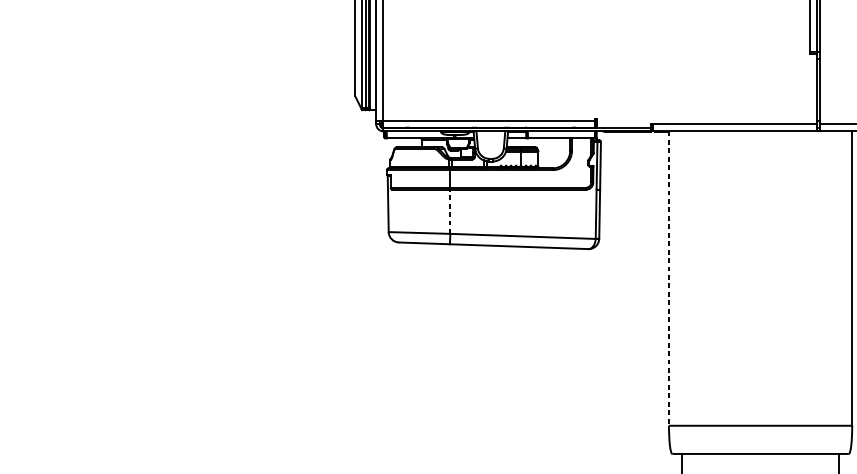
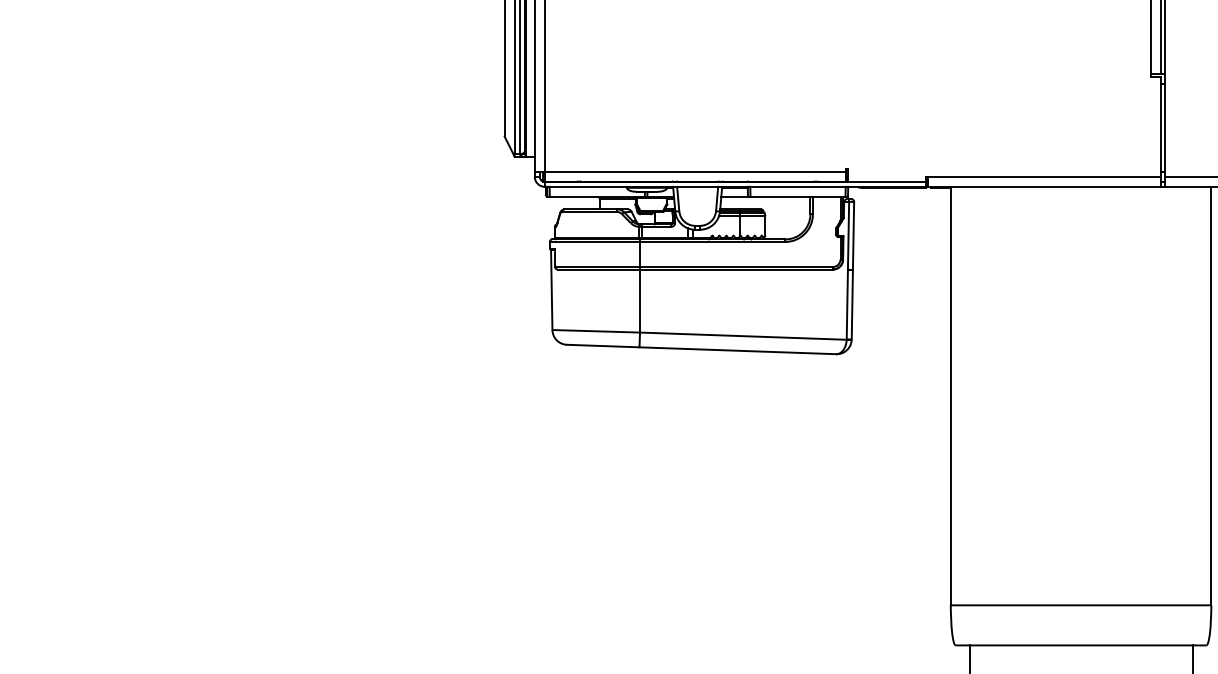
line: (450, 212) -> (640, 301), dashed -> solid
line: (668, 278) -> (950, 396), dashed -> solid

